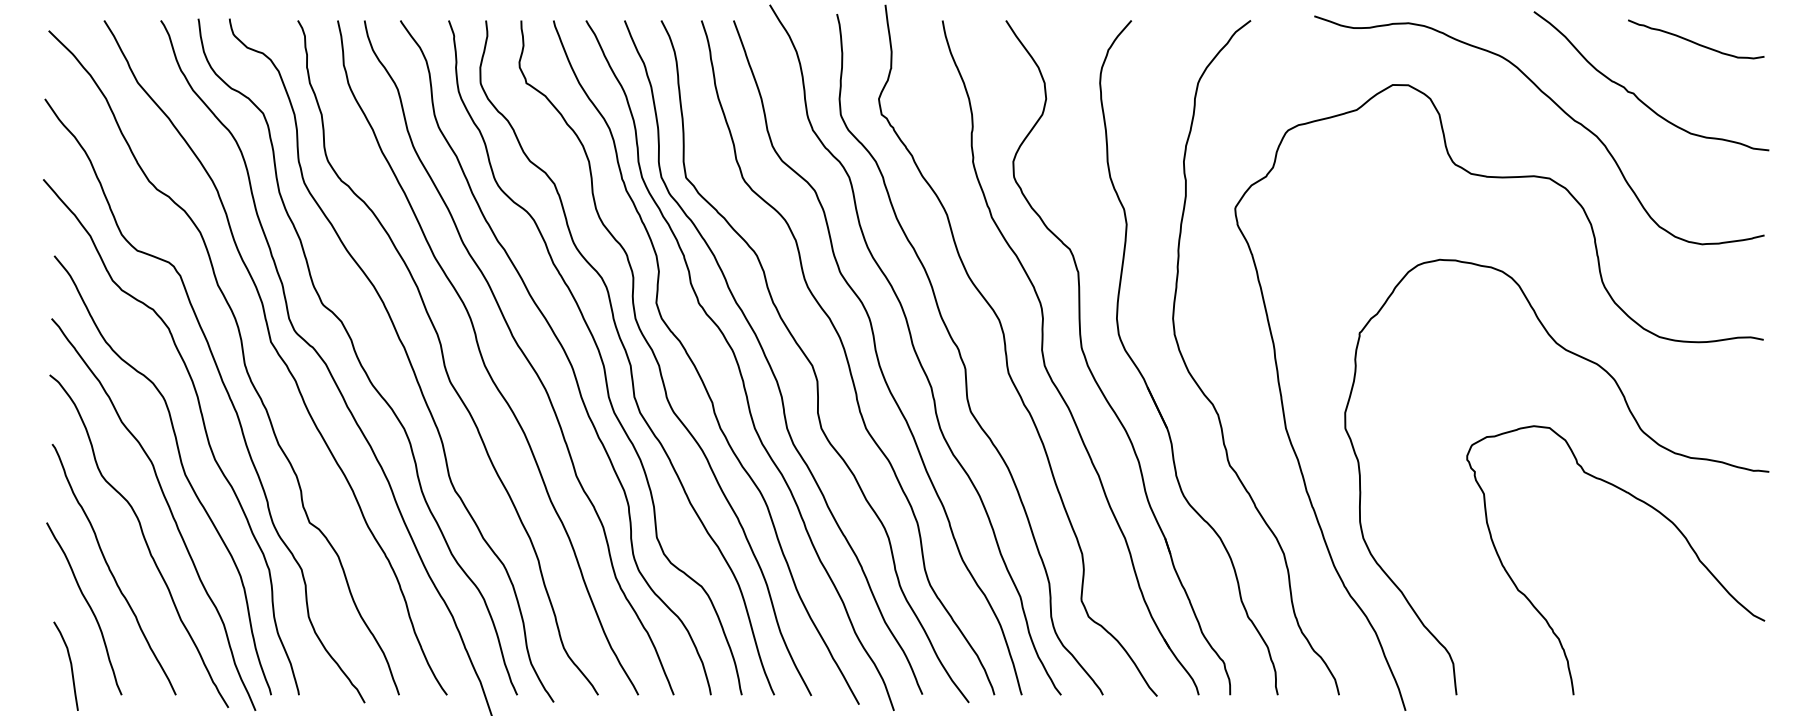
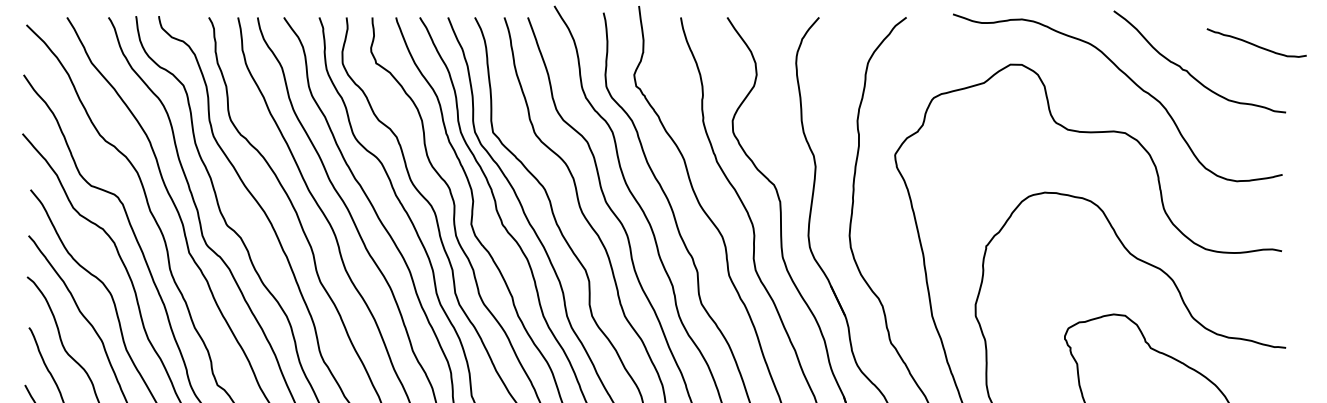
curve: (1694, 41) -> (1255, 44), moved

